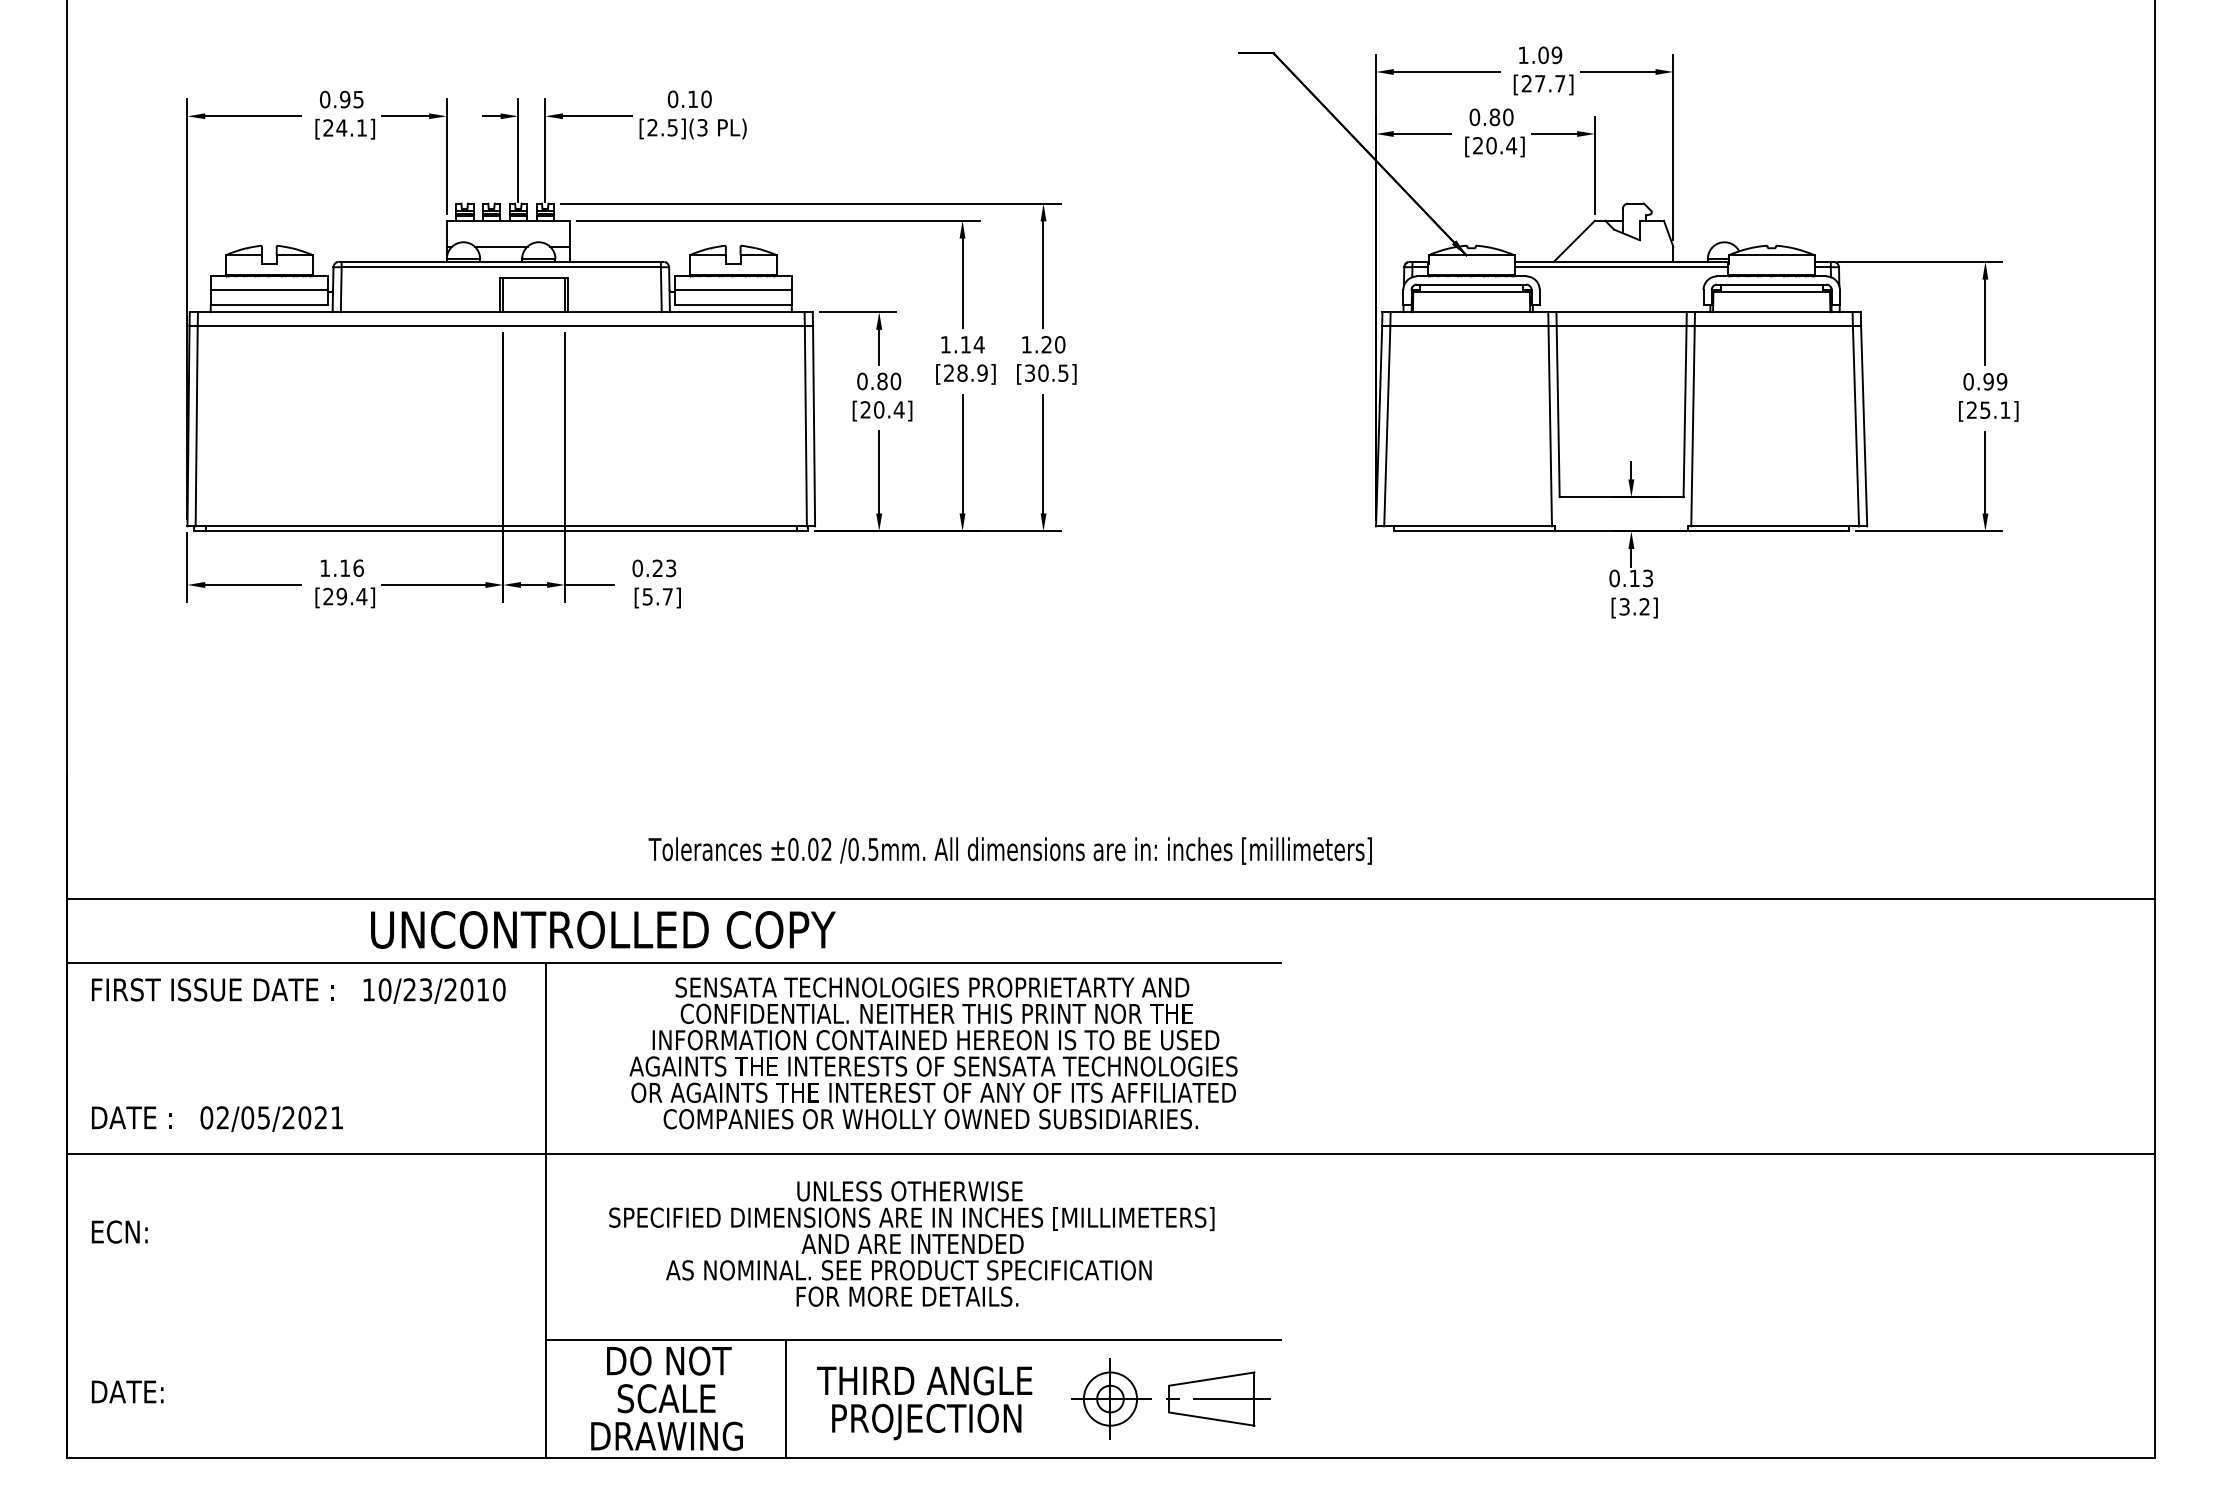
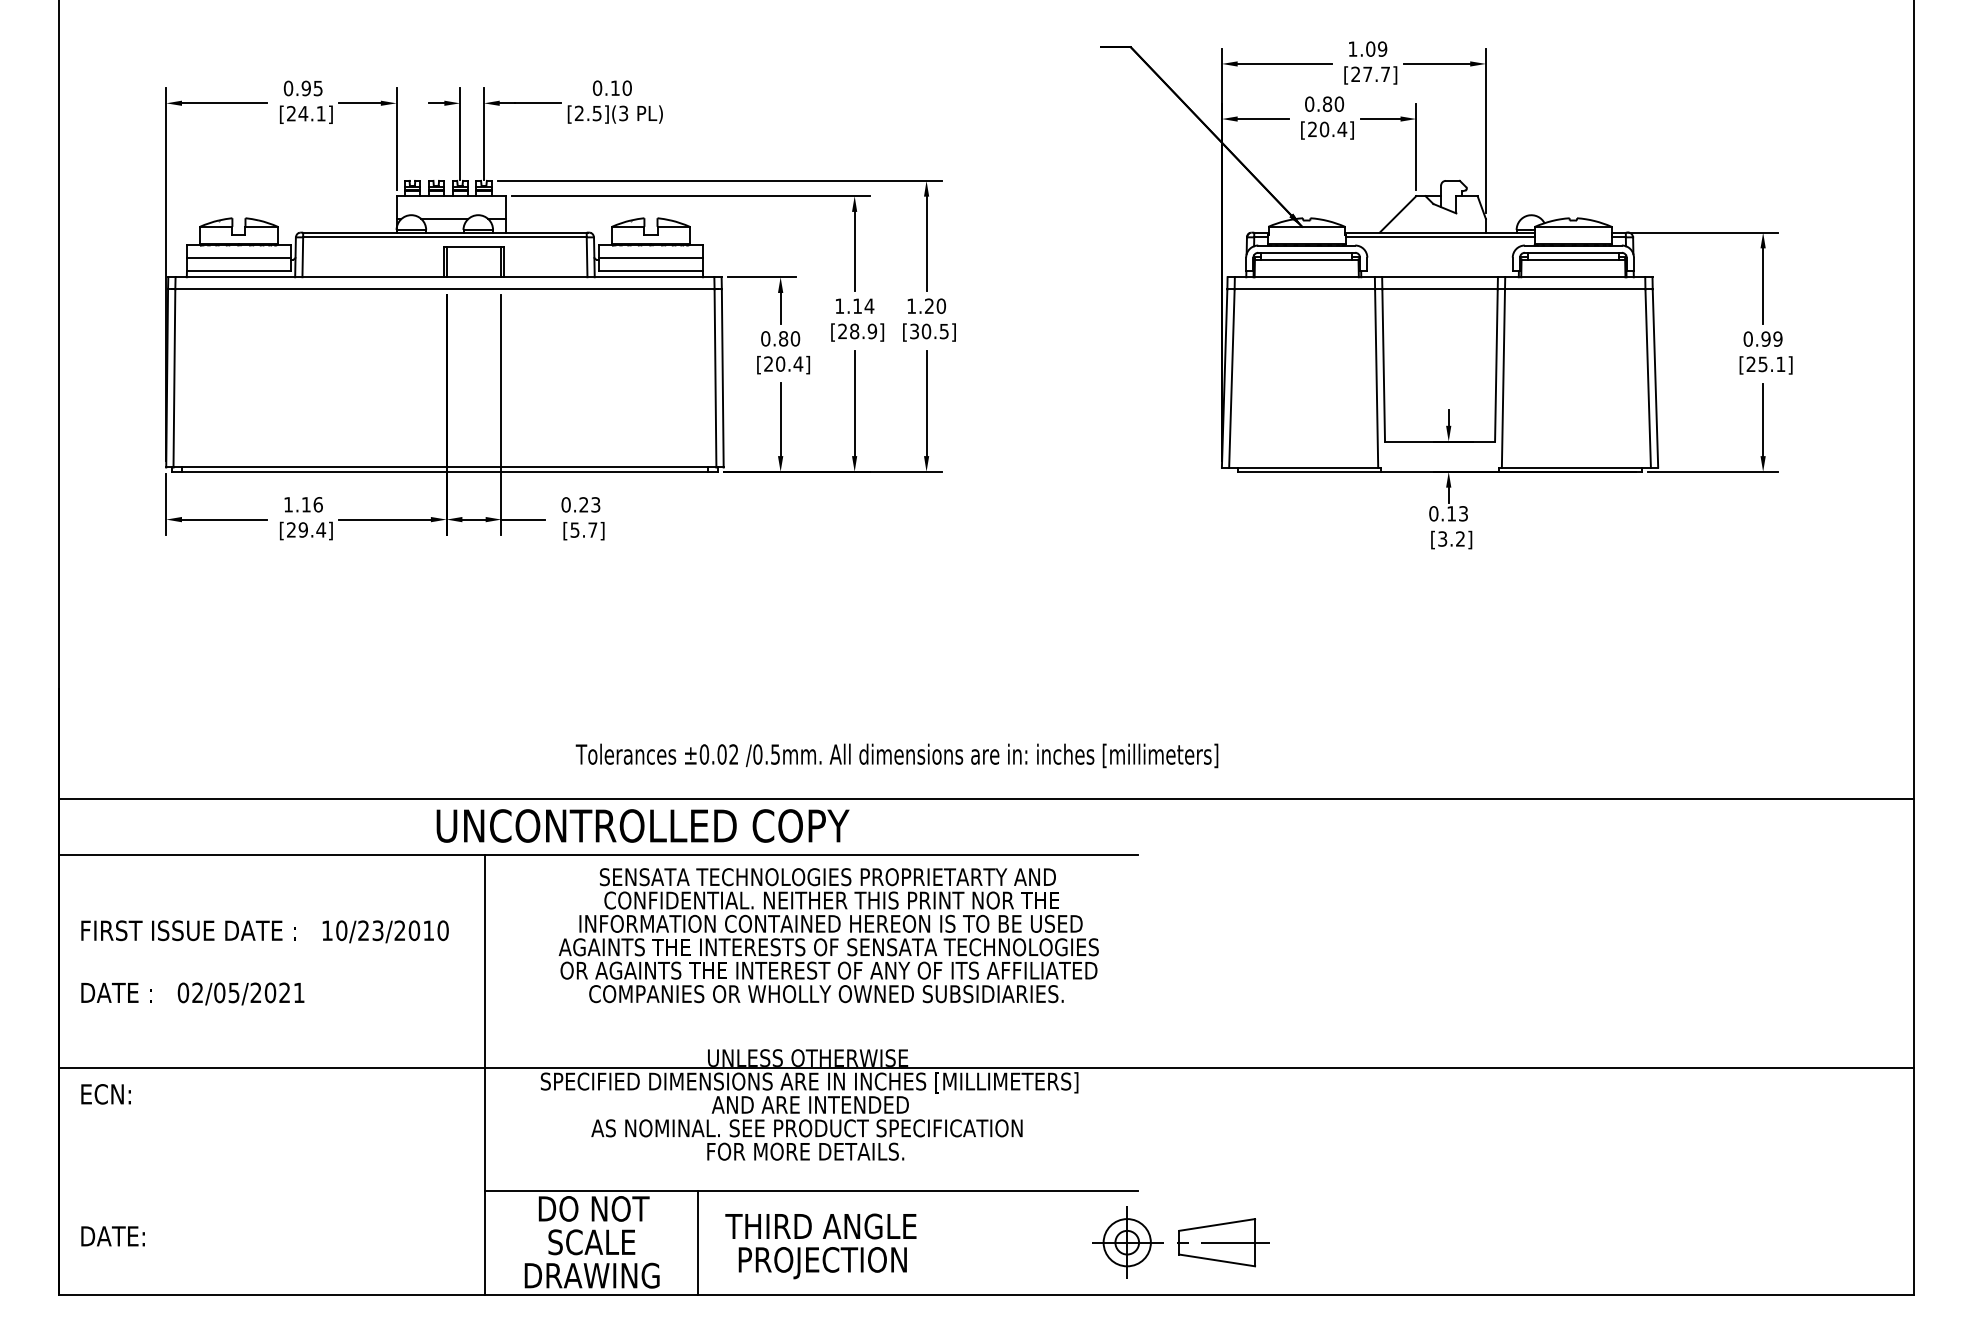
text: (603, 929) -> (643, 825), moved
text: (298, 990) -> (264, 931), moved
line: (1110, 1153) -> (986, 1067), moved
part: (1170, 1398) -> (1180, 1242), moved

